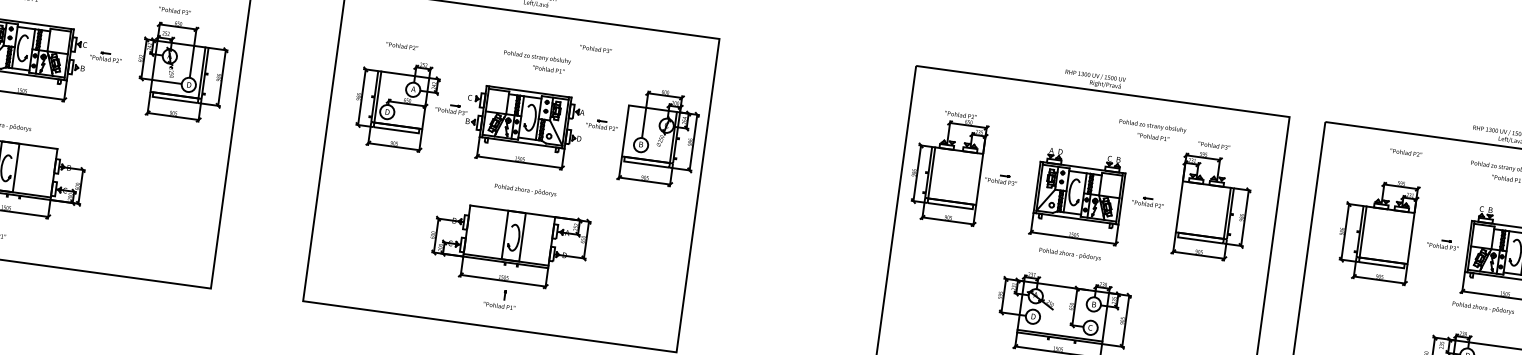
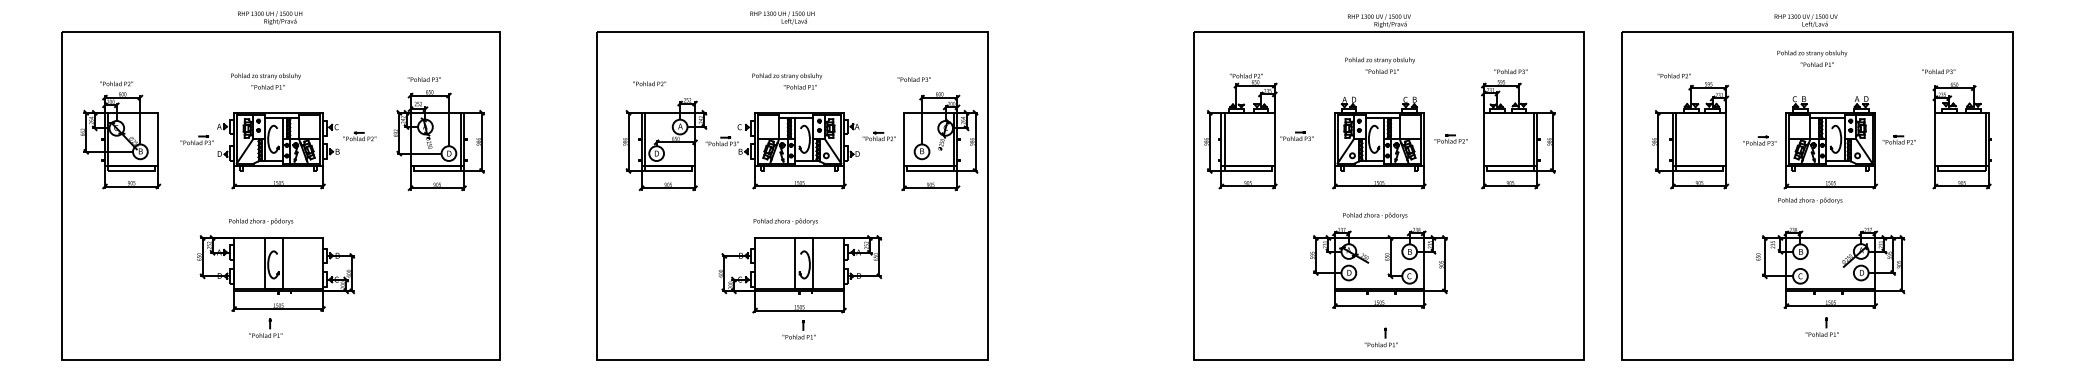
text: (402, 45) -> (649, 83), moved
text: (595, 48) -> (913, 79), moved
text: (536, 62) -> (786, 81), moved
text: (1151, 131) -> (1379, 65), moved
text: (1405, 152) -> (1673, 75), moved
text: (525, 190) -> (785, 221), moved
text: (1070, 254) -> (1375, 215), moved

